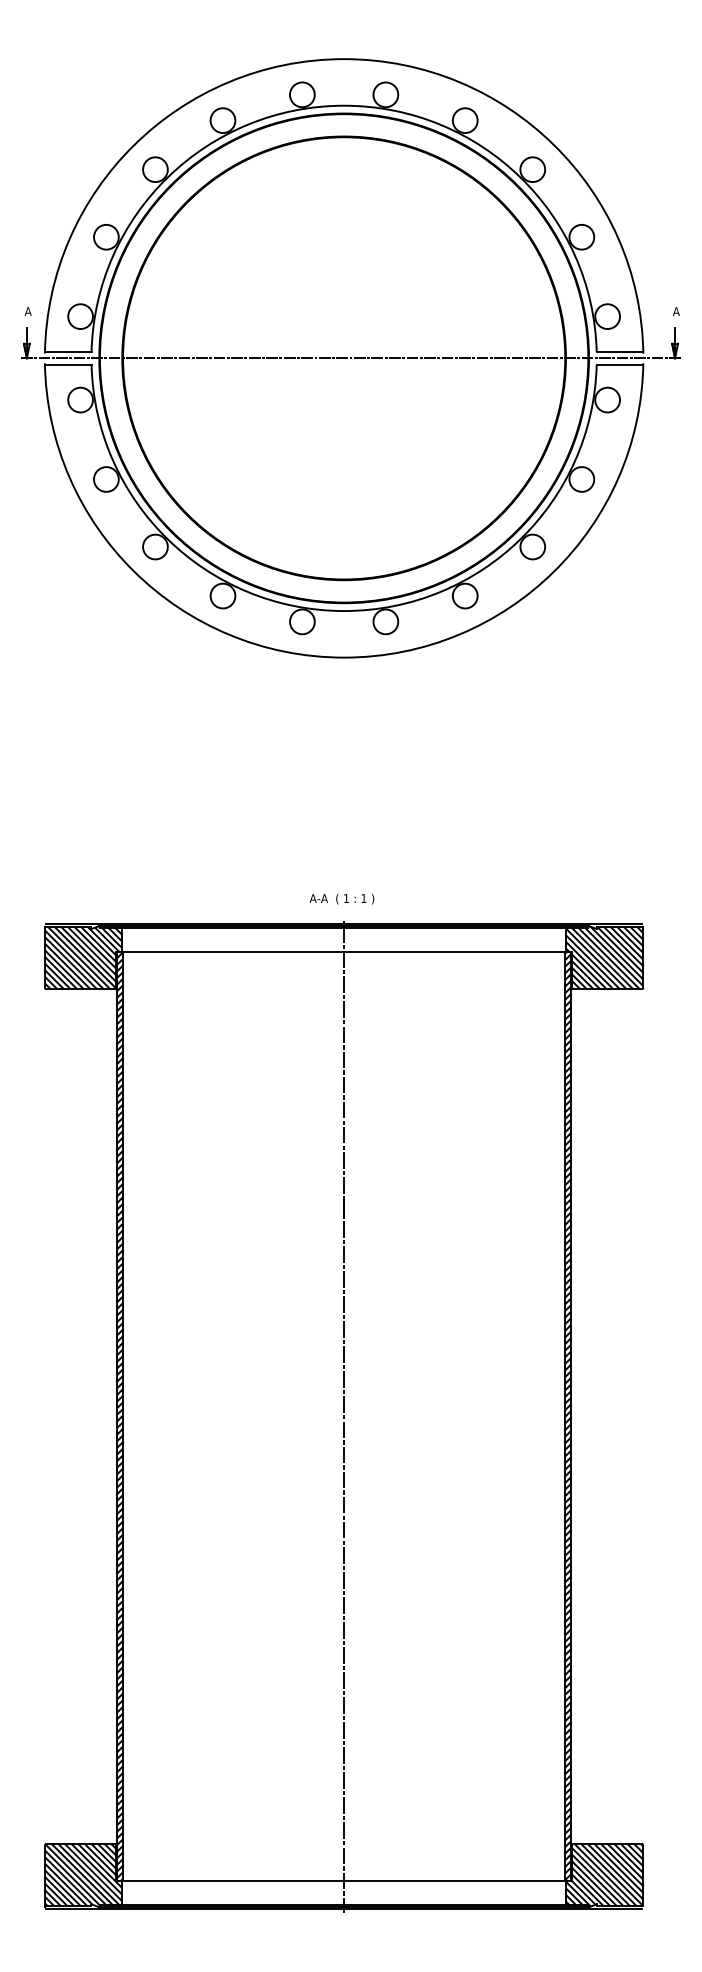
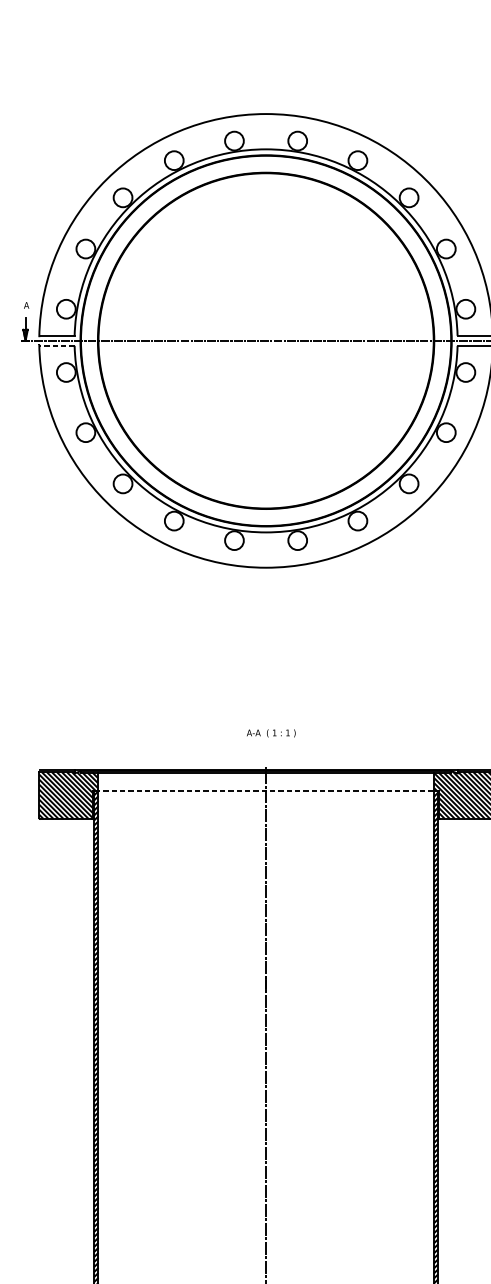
line: (69, 364) -> (57, 345), solid -> dashed
text: (341, 898) -> (270, 732), moved
line: (343, 952) -> (265, 791), solid -> dashed

